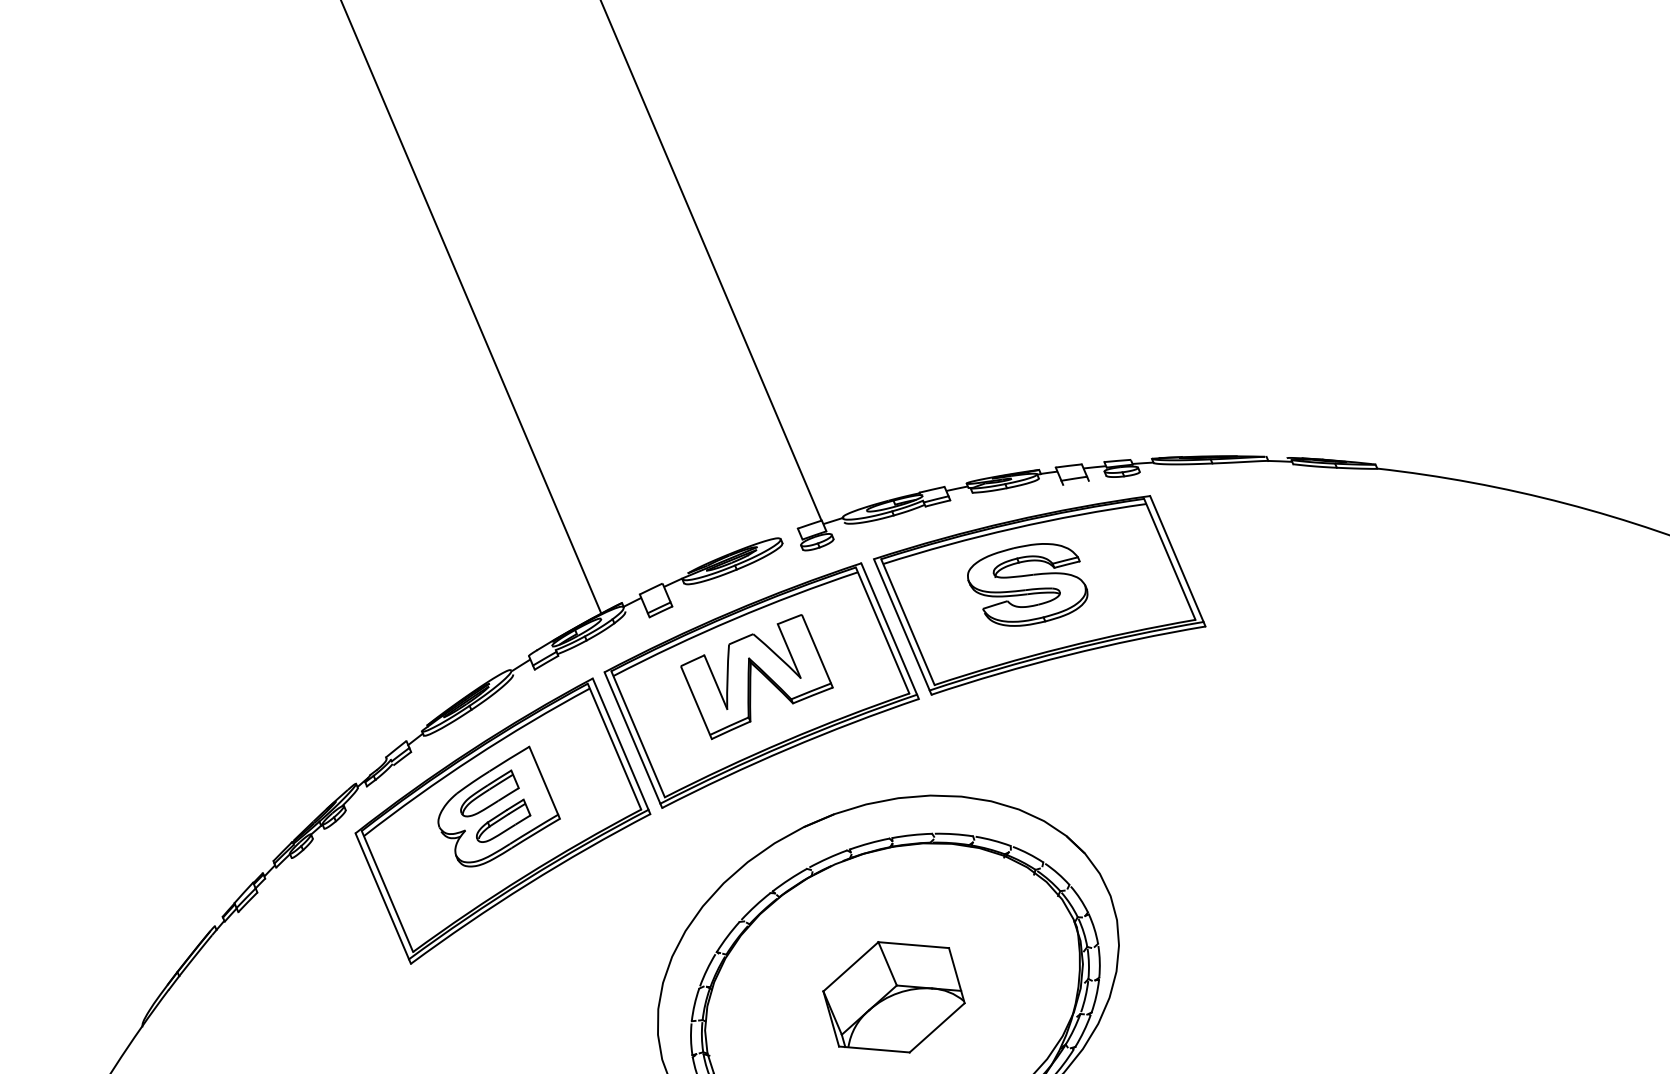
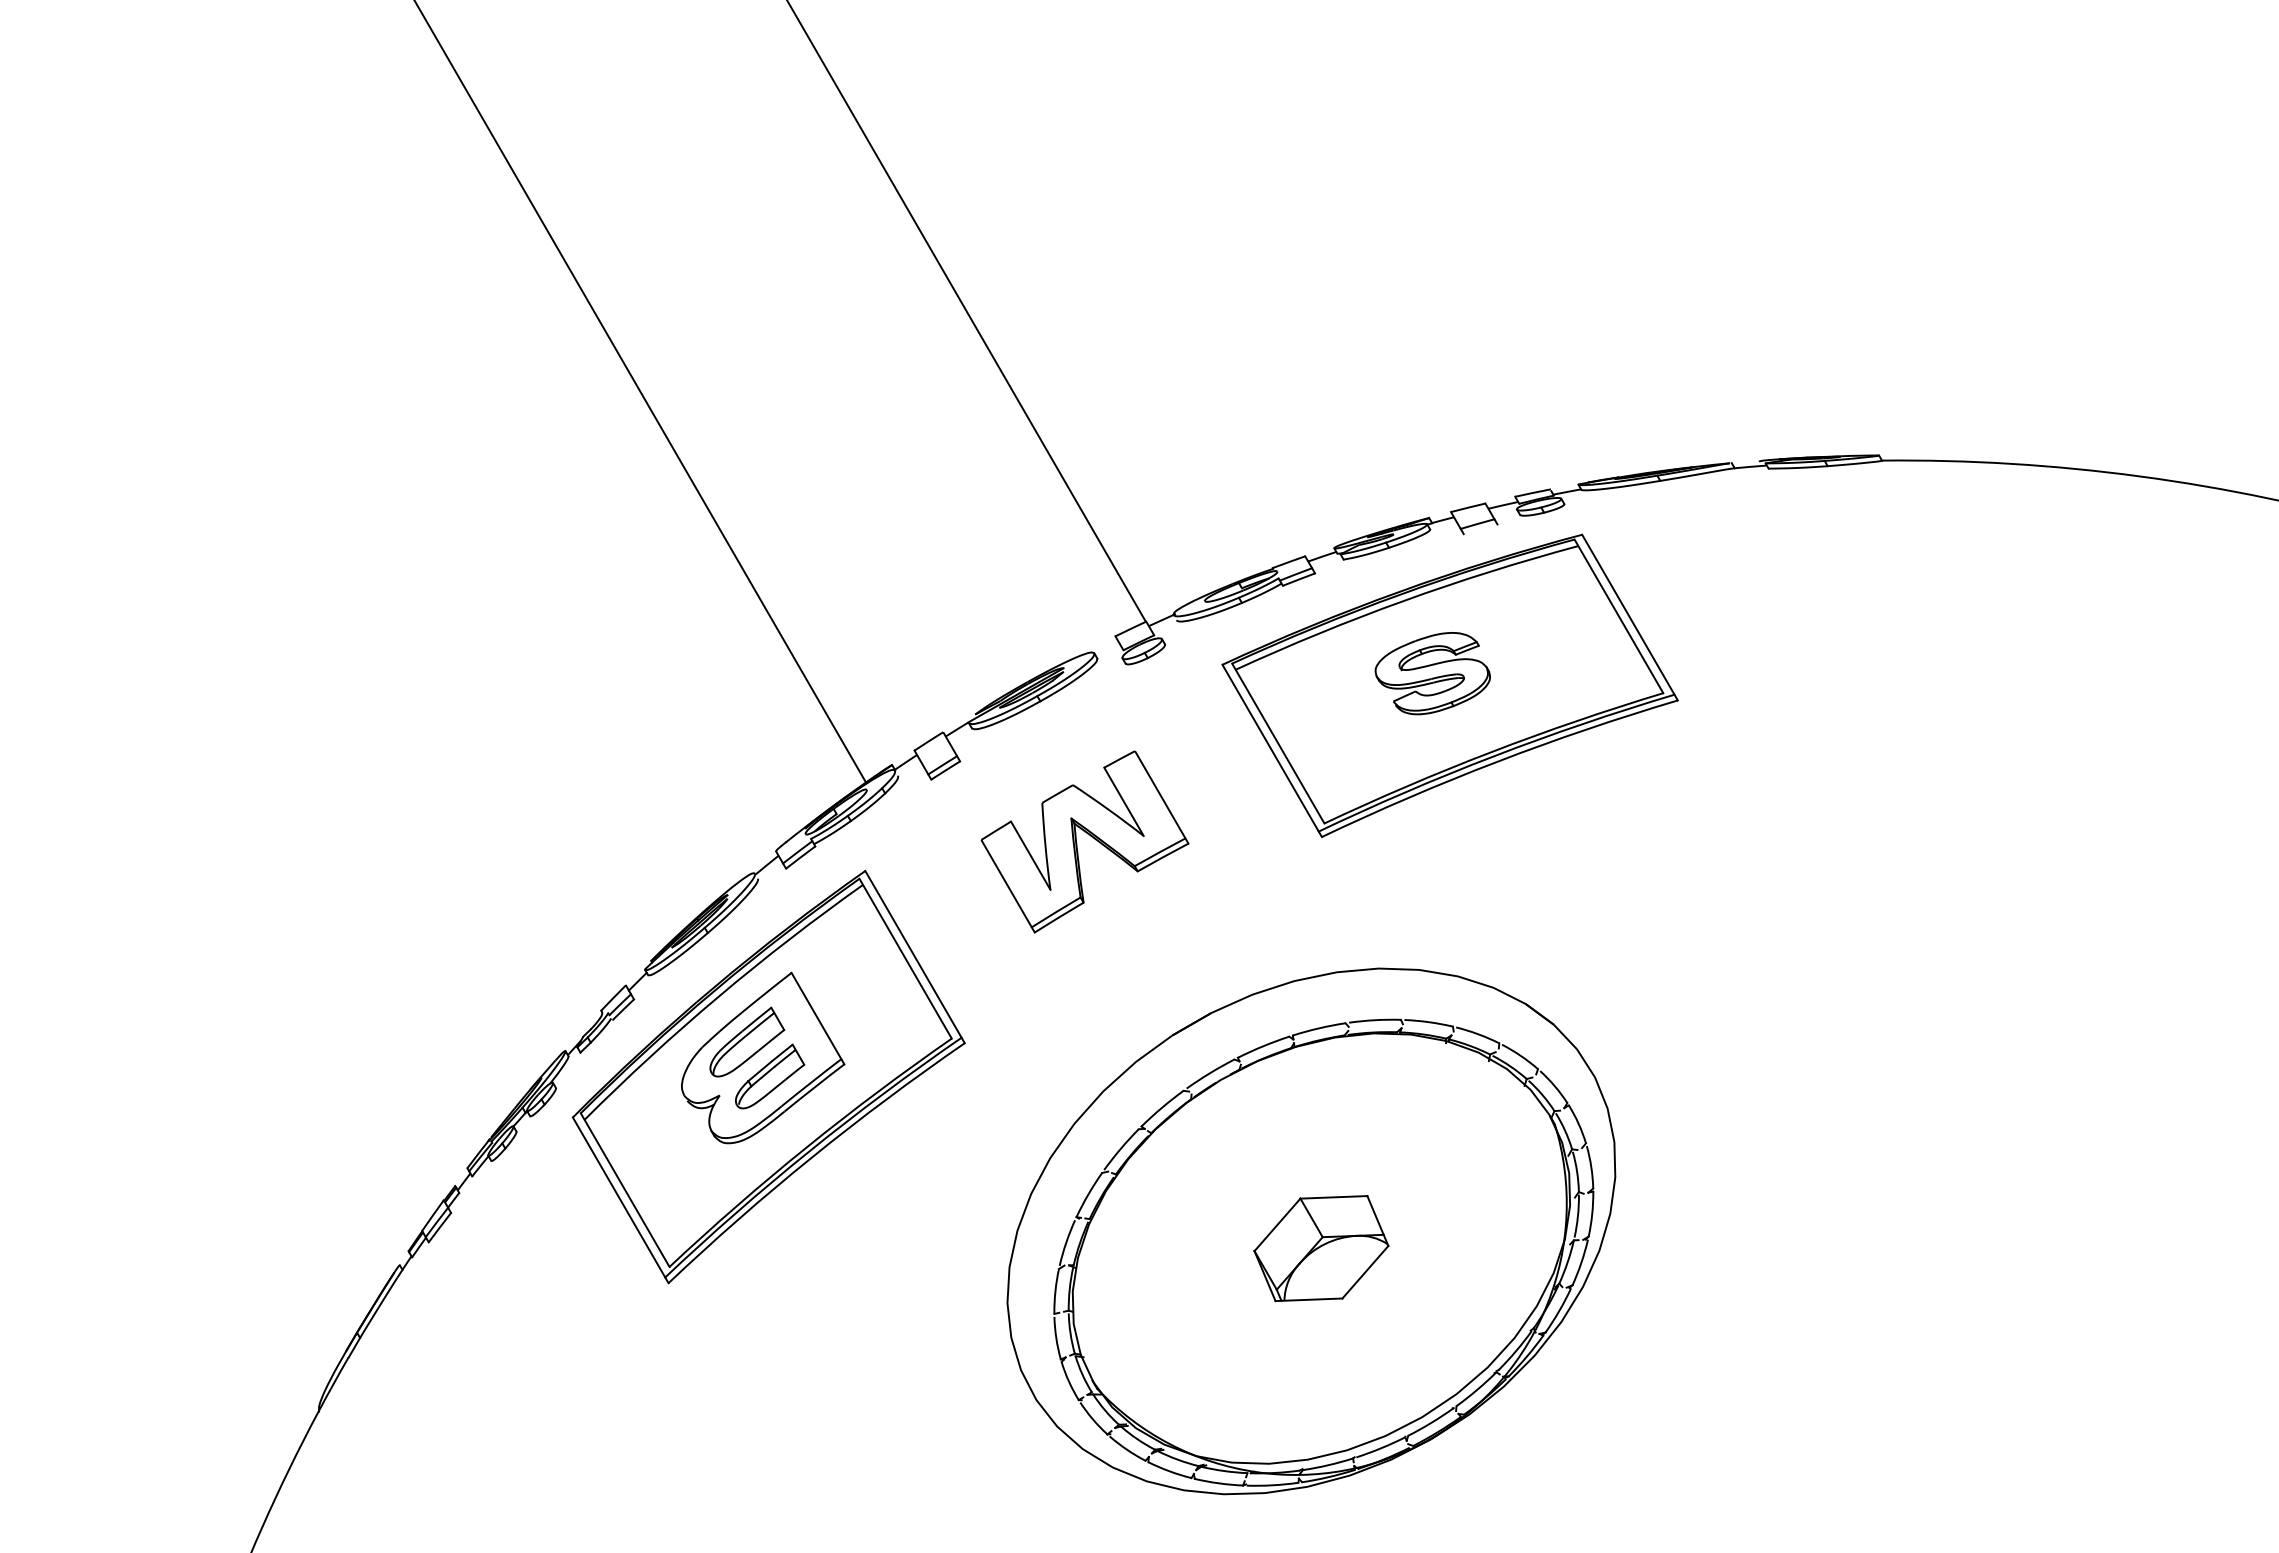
part: (1027, 584) -> (1432, 673), size x0.7
part: (761, 685) -> (1092, 852), removed
part: (894, 997) -> (1321, 1248), size x0.7

